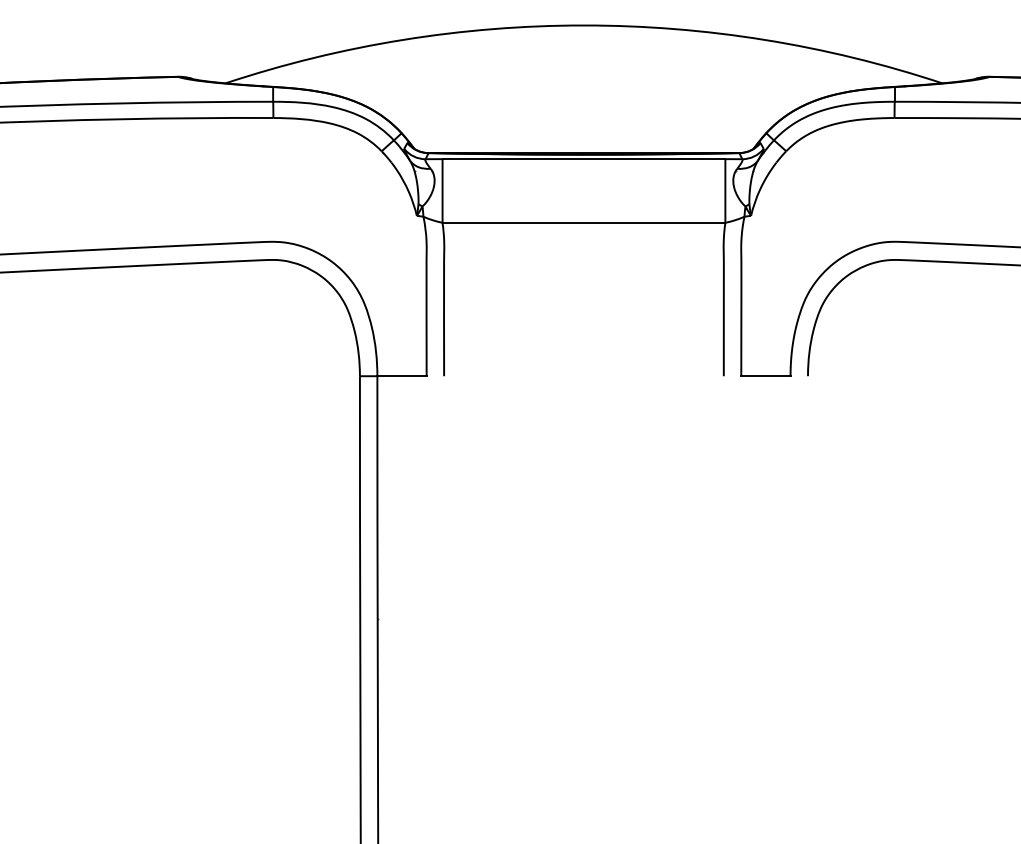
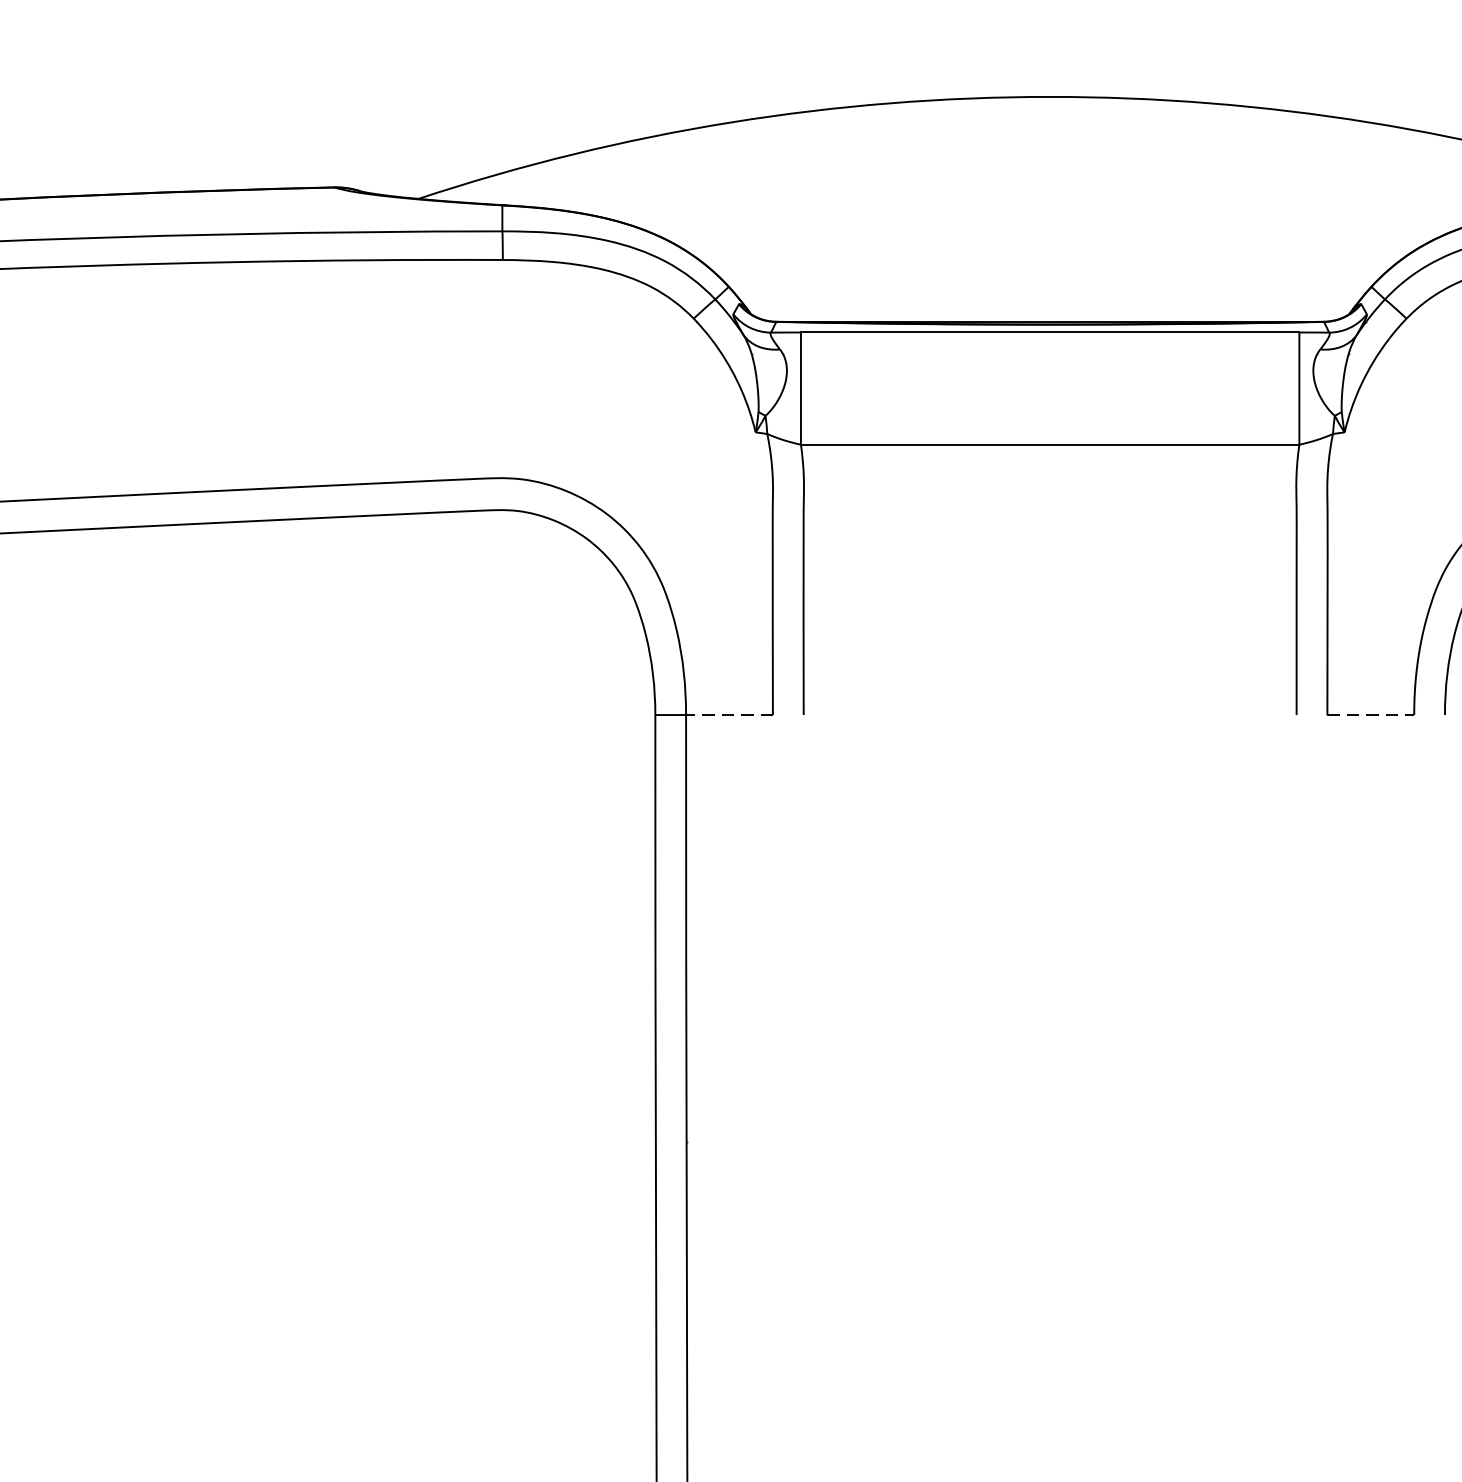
line: (402, 376) -> (730, 715), solid -> dashed
line: (765, 376) -> (1370, 715), solid -> dashed

